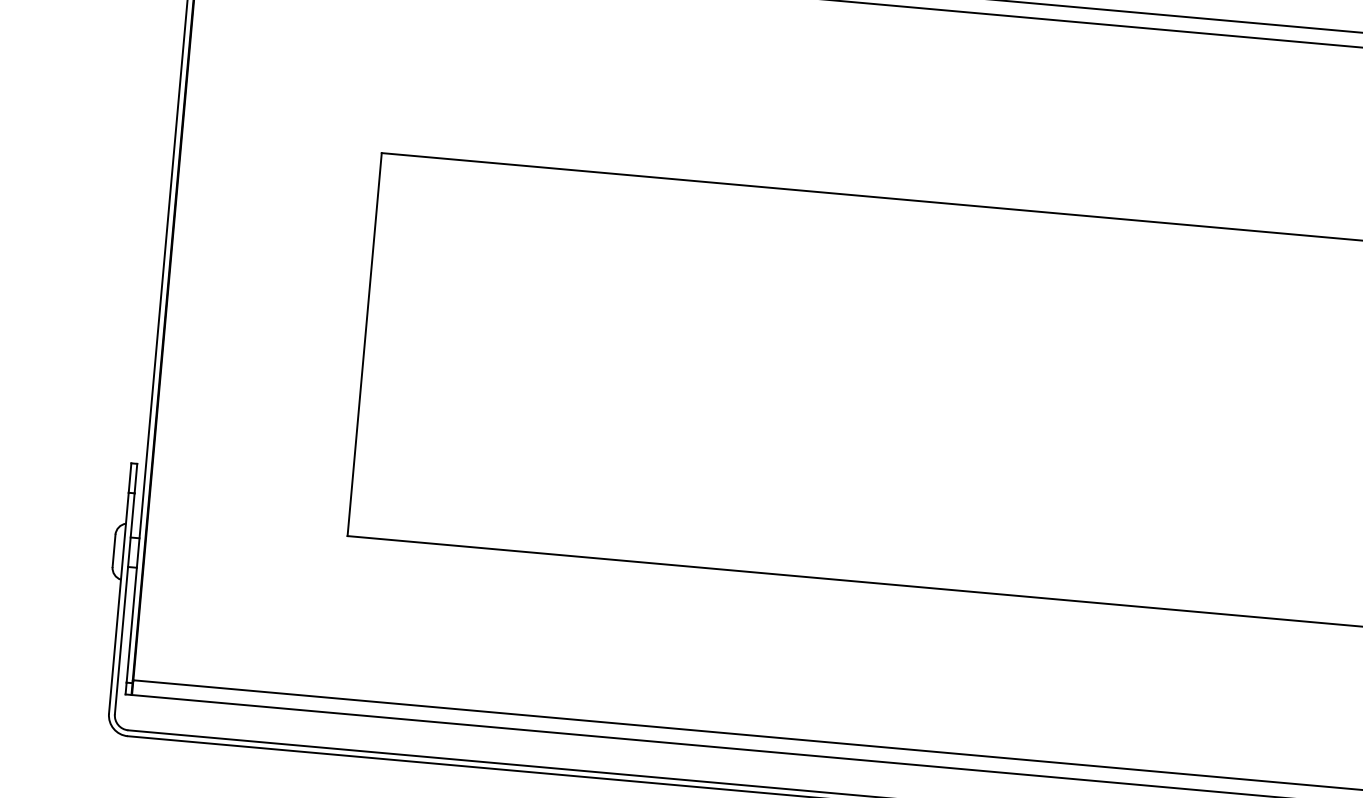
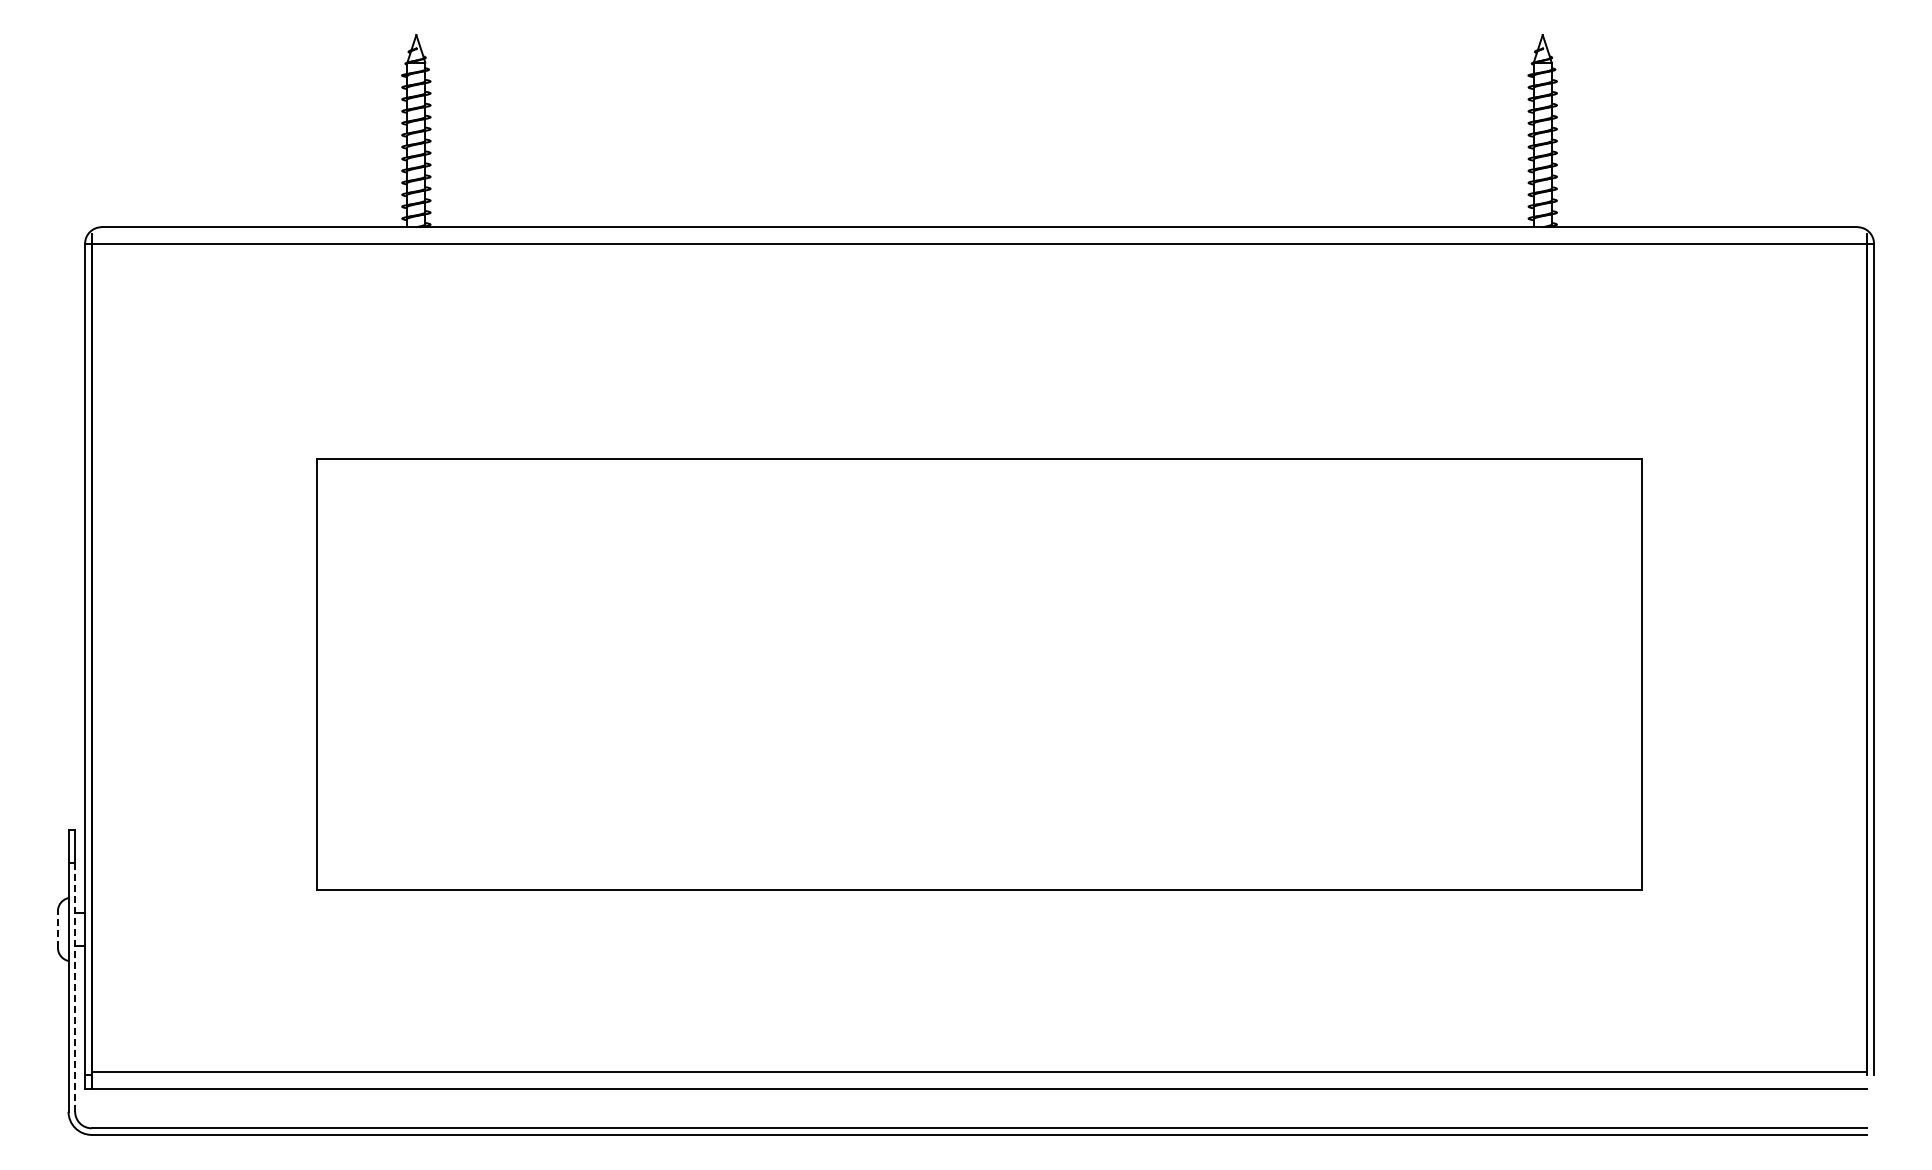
line: (113, 550) -> (57, 929), solid -> dashed
line: (125, 604) -> (75, 988), solid -> dashed

